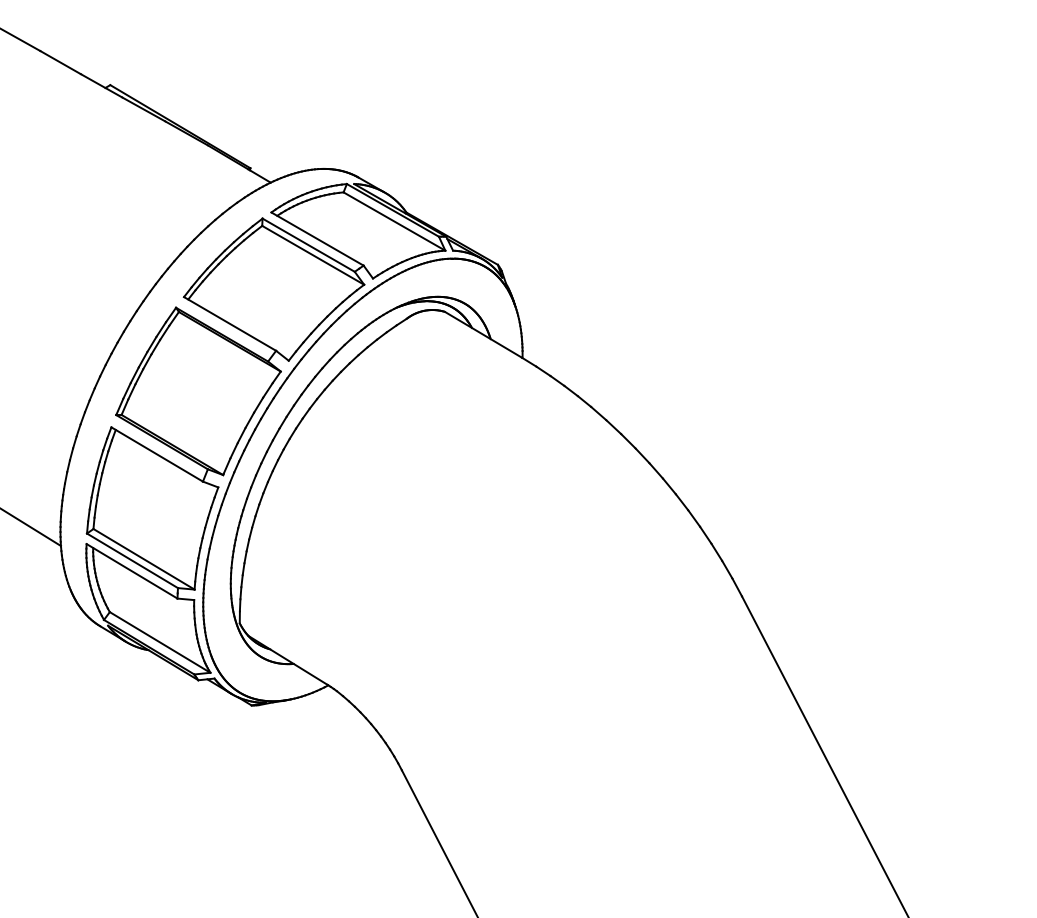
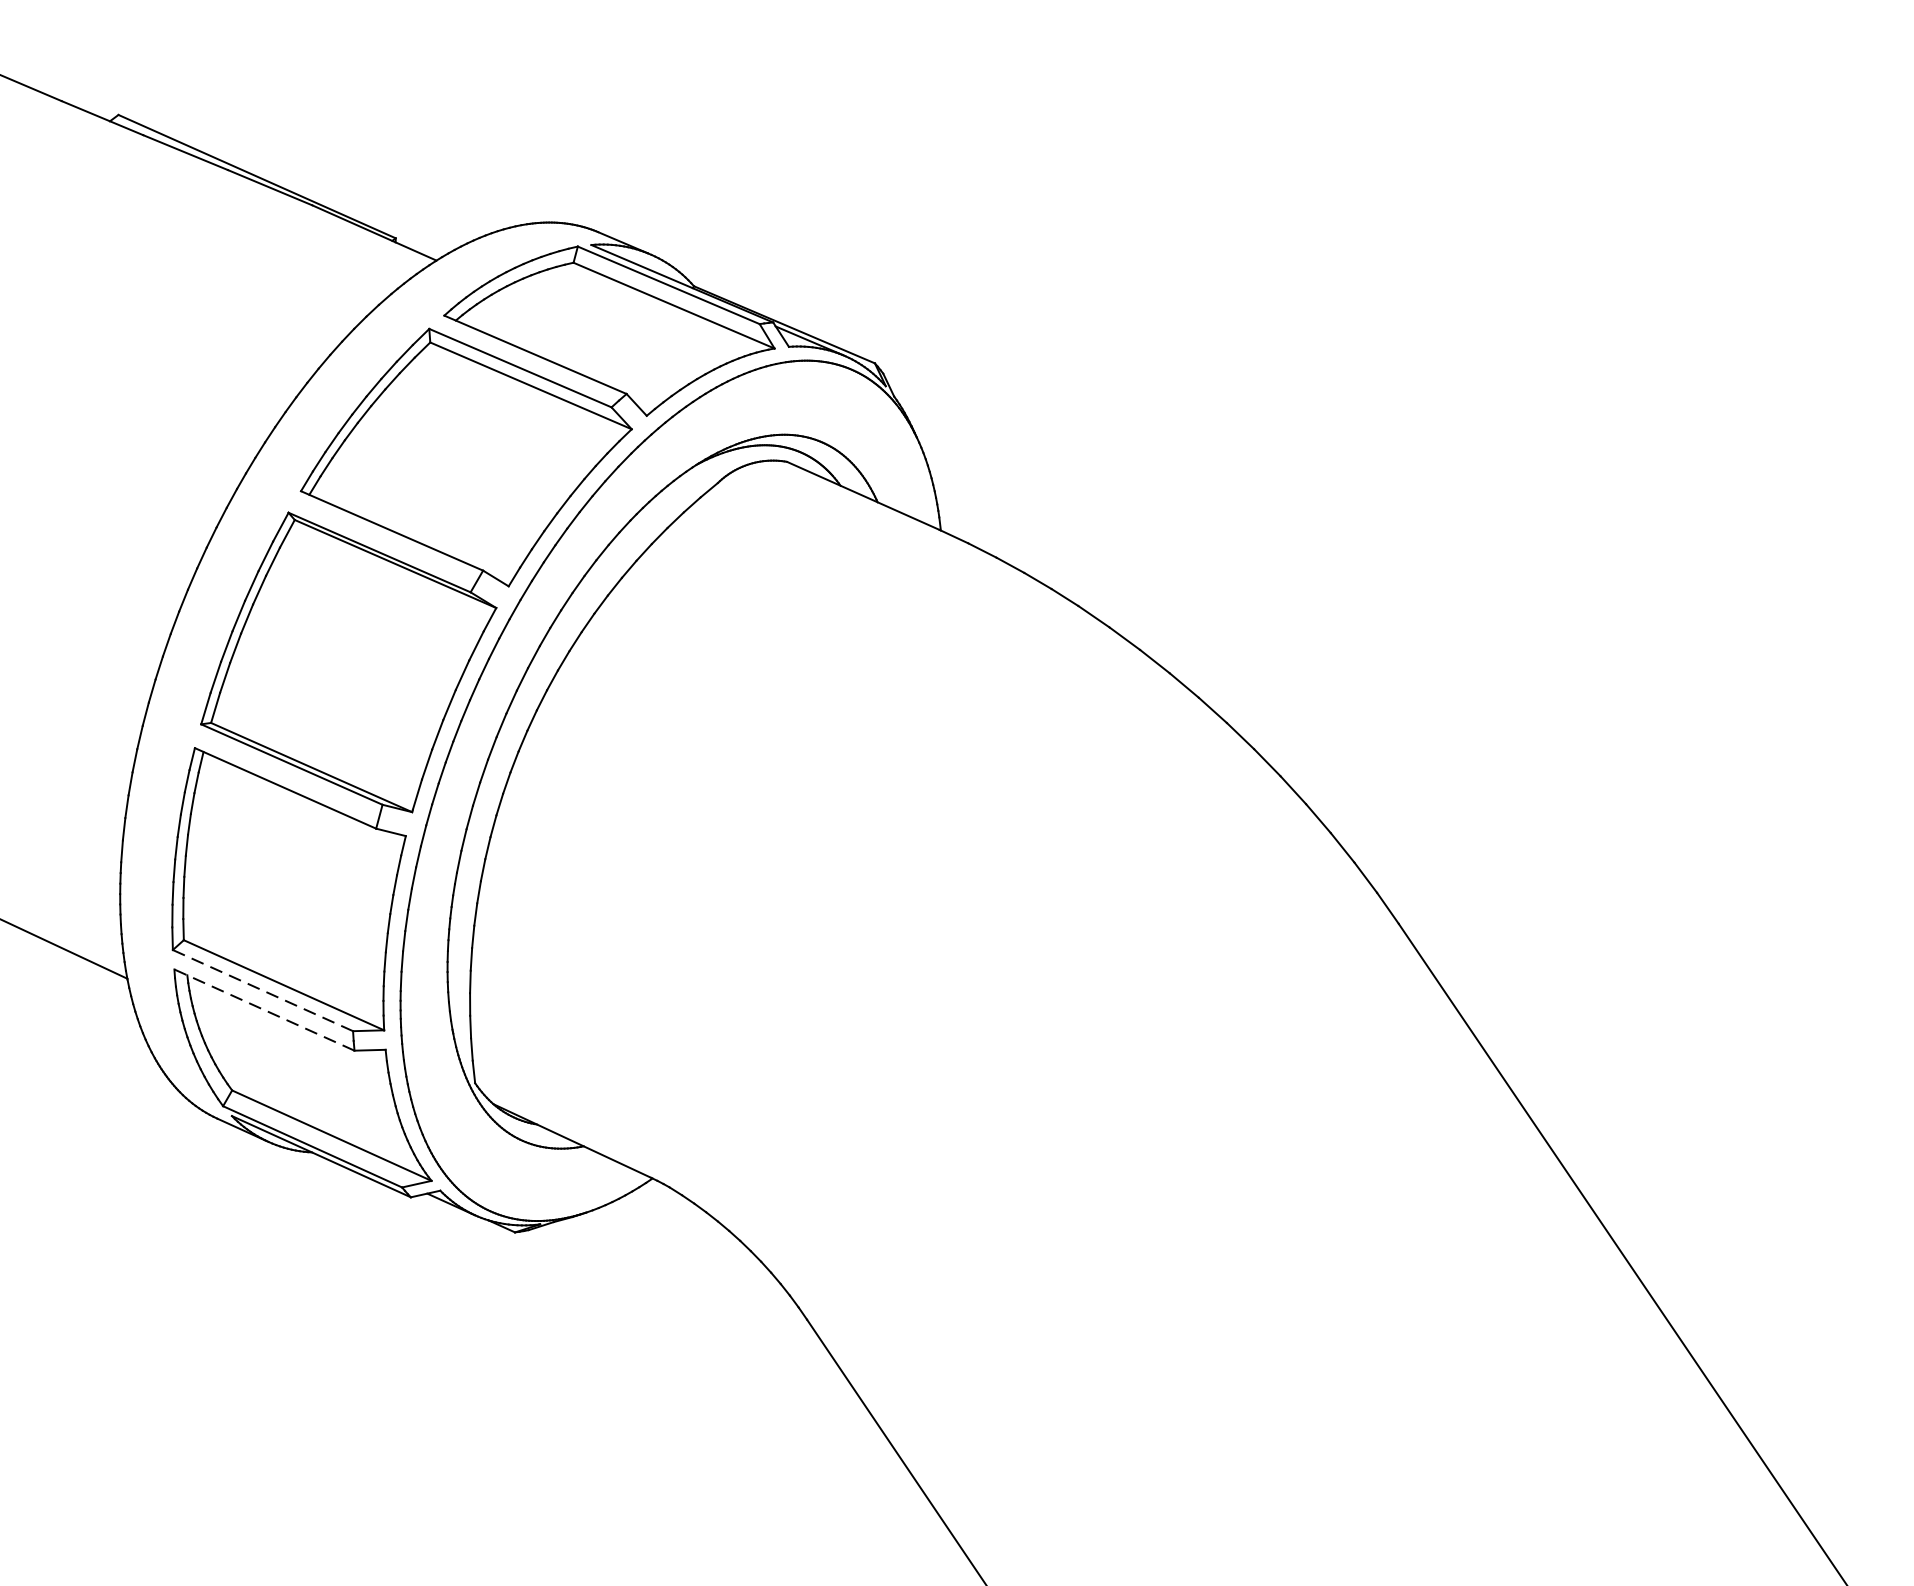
line: (132, 560) -> (262, 989), solid -> dashed
line: (132, 571) -> (265, 1010), solid -> dashed

